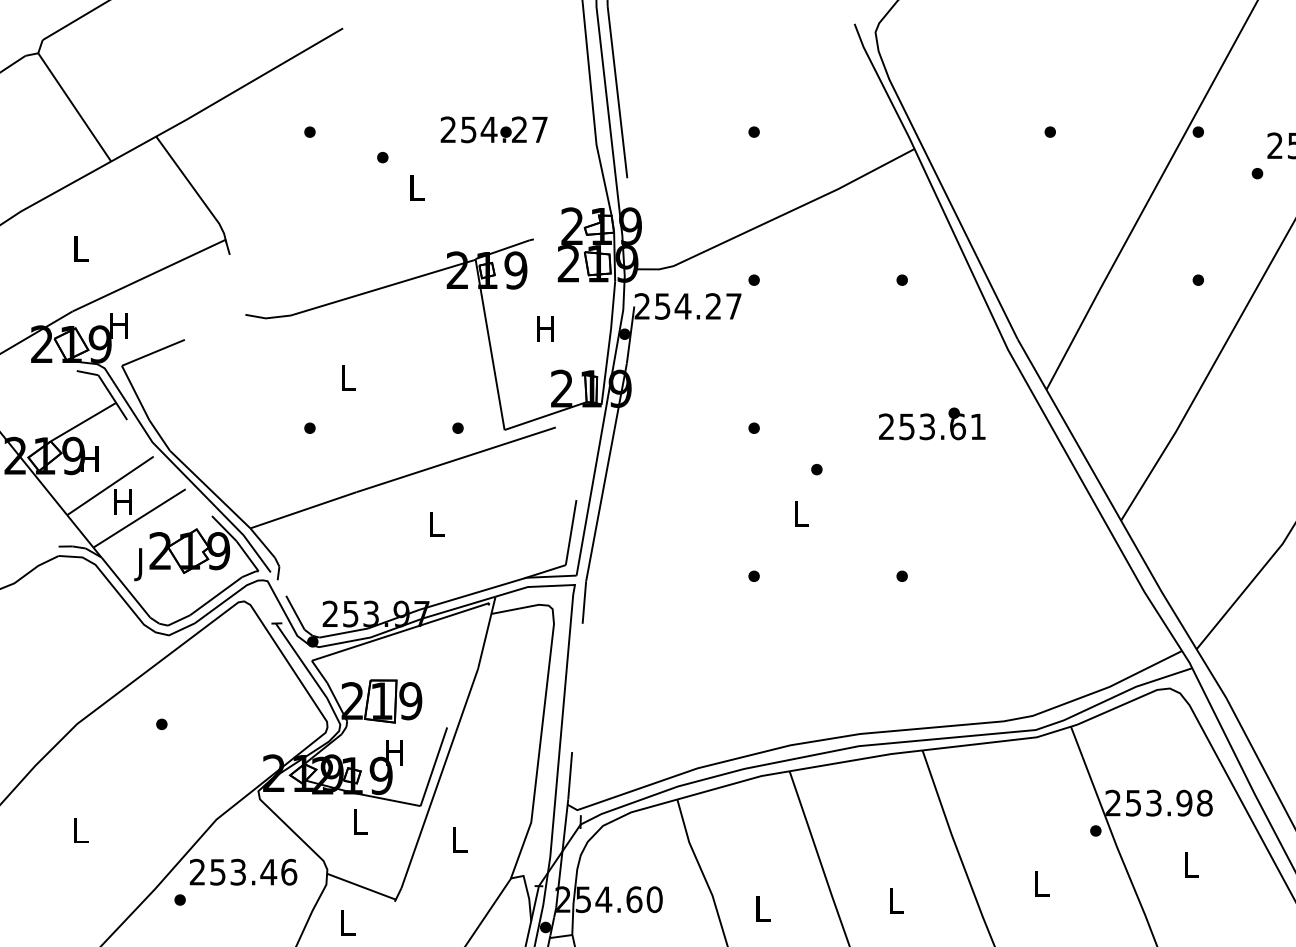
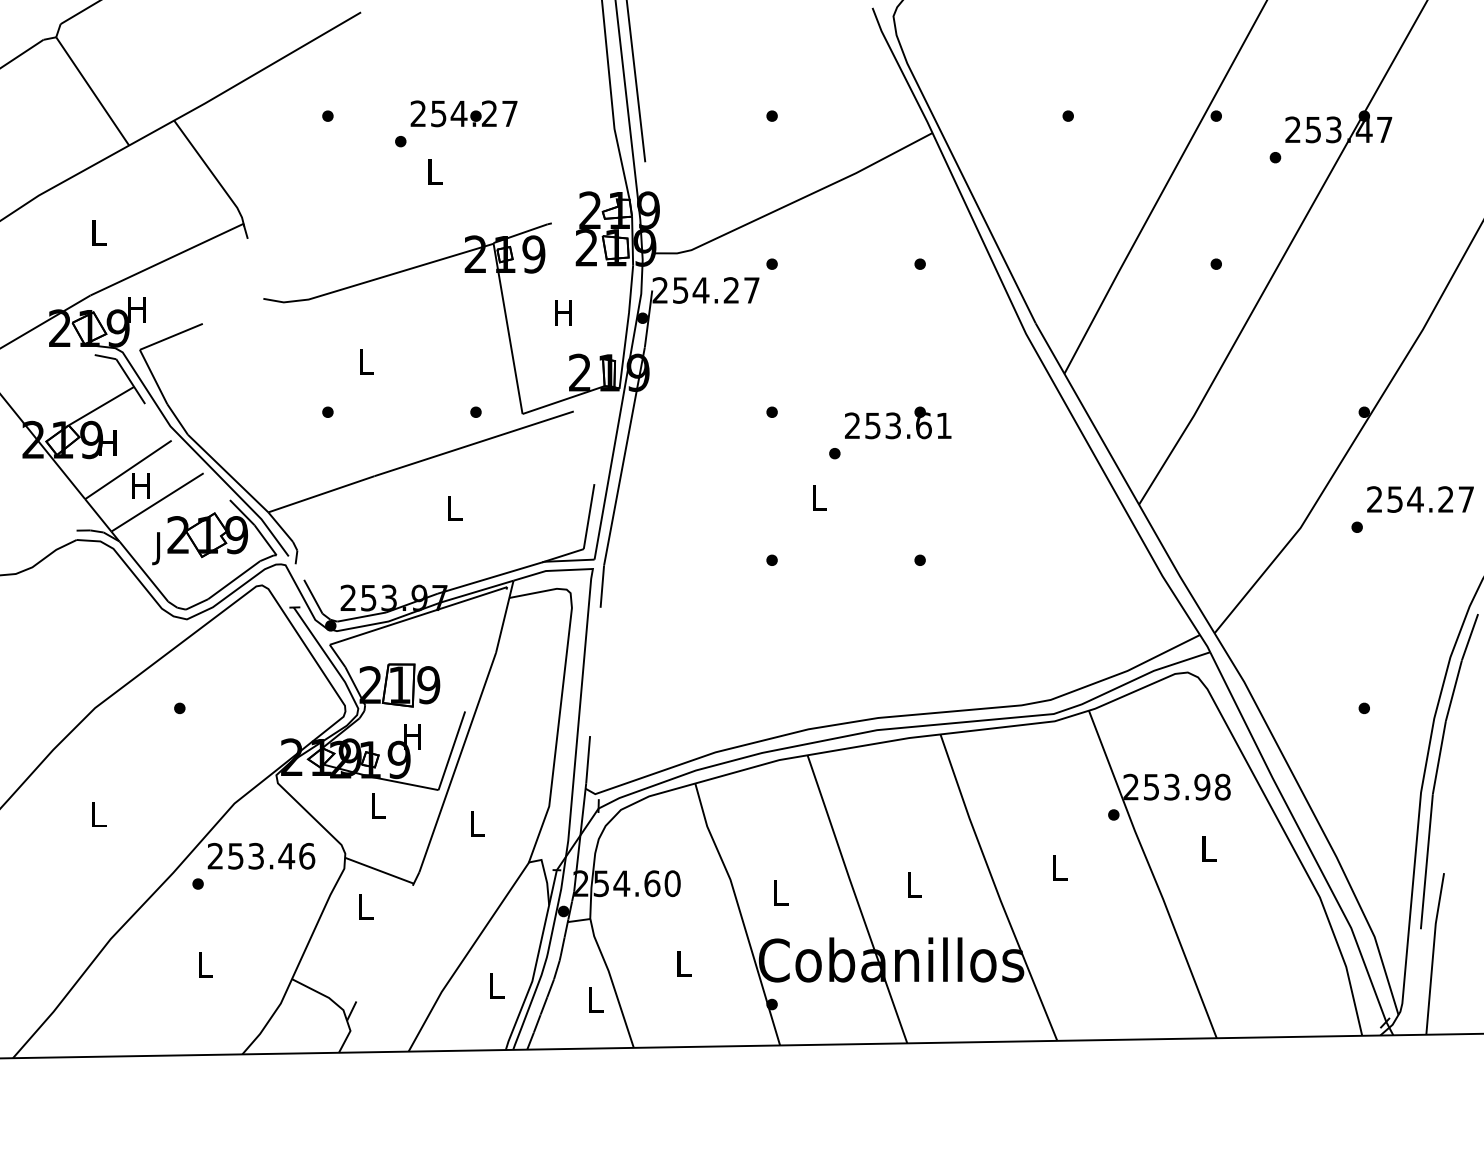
text: (493, 129) -> (463, 113), moved
text: (932, 423) -> (898, 422), moved

